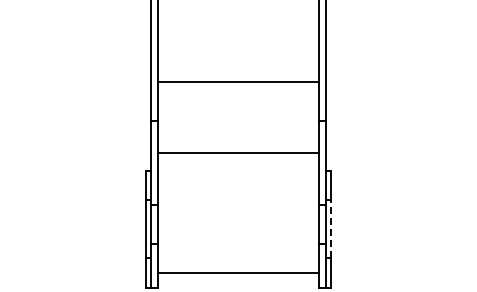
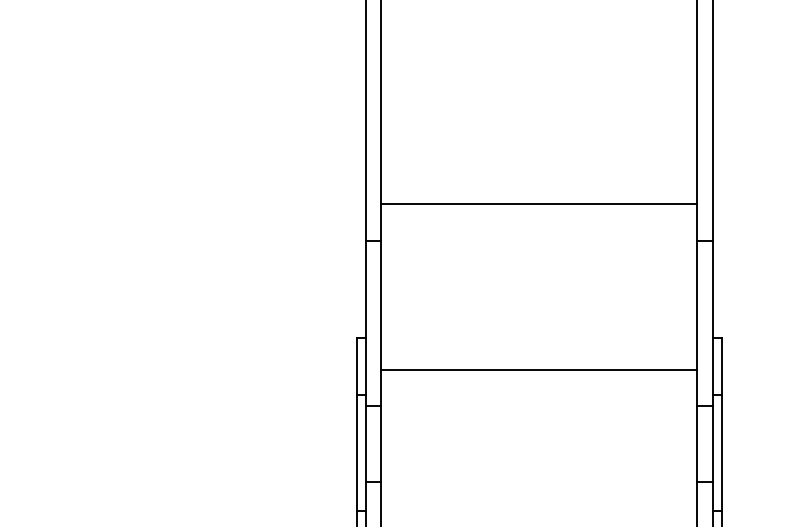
line: (238, 81) -> (539, 203), moved
line: (238, 152) -> (539, 369), moved
line: (330, 228) -> (721, 451), dashed -> solid

